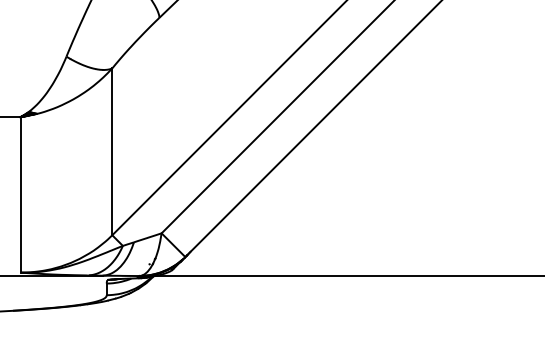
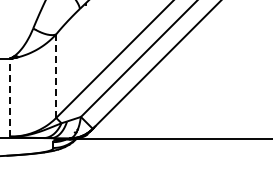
line: (112, 152) -> (56, 76), solid -> dashed
line: (21, 194) -> (10, 97), solid -> dashed

